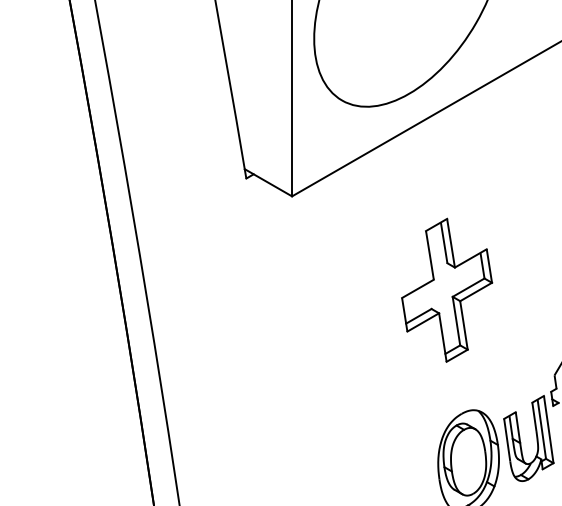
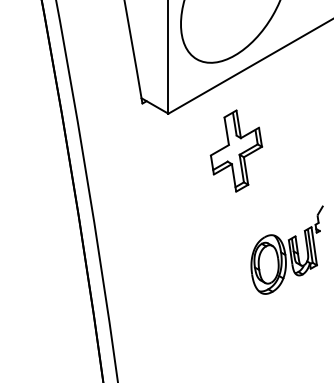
part: (447, 289) -> (236, 150), moved

